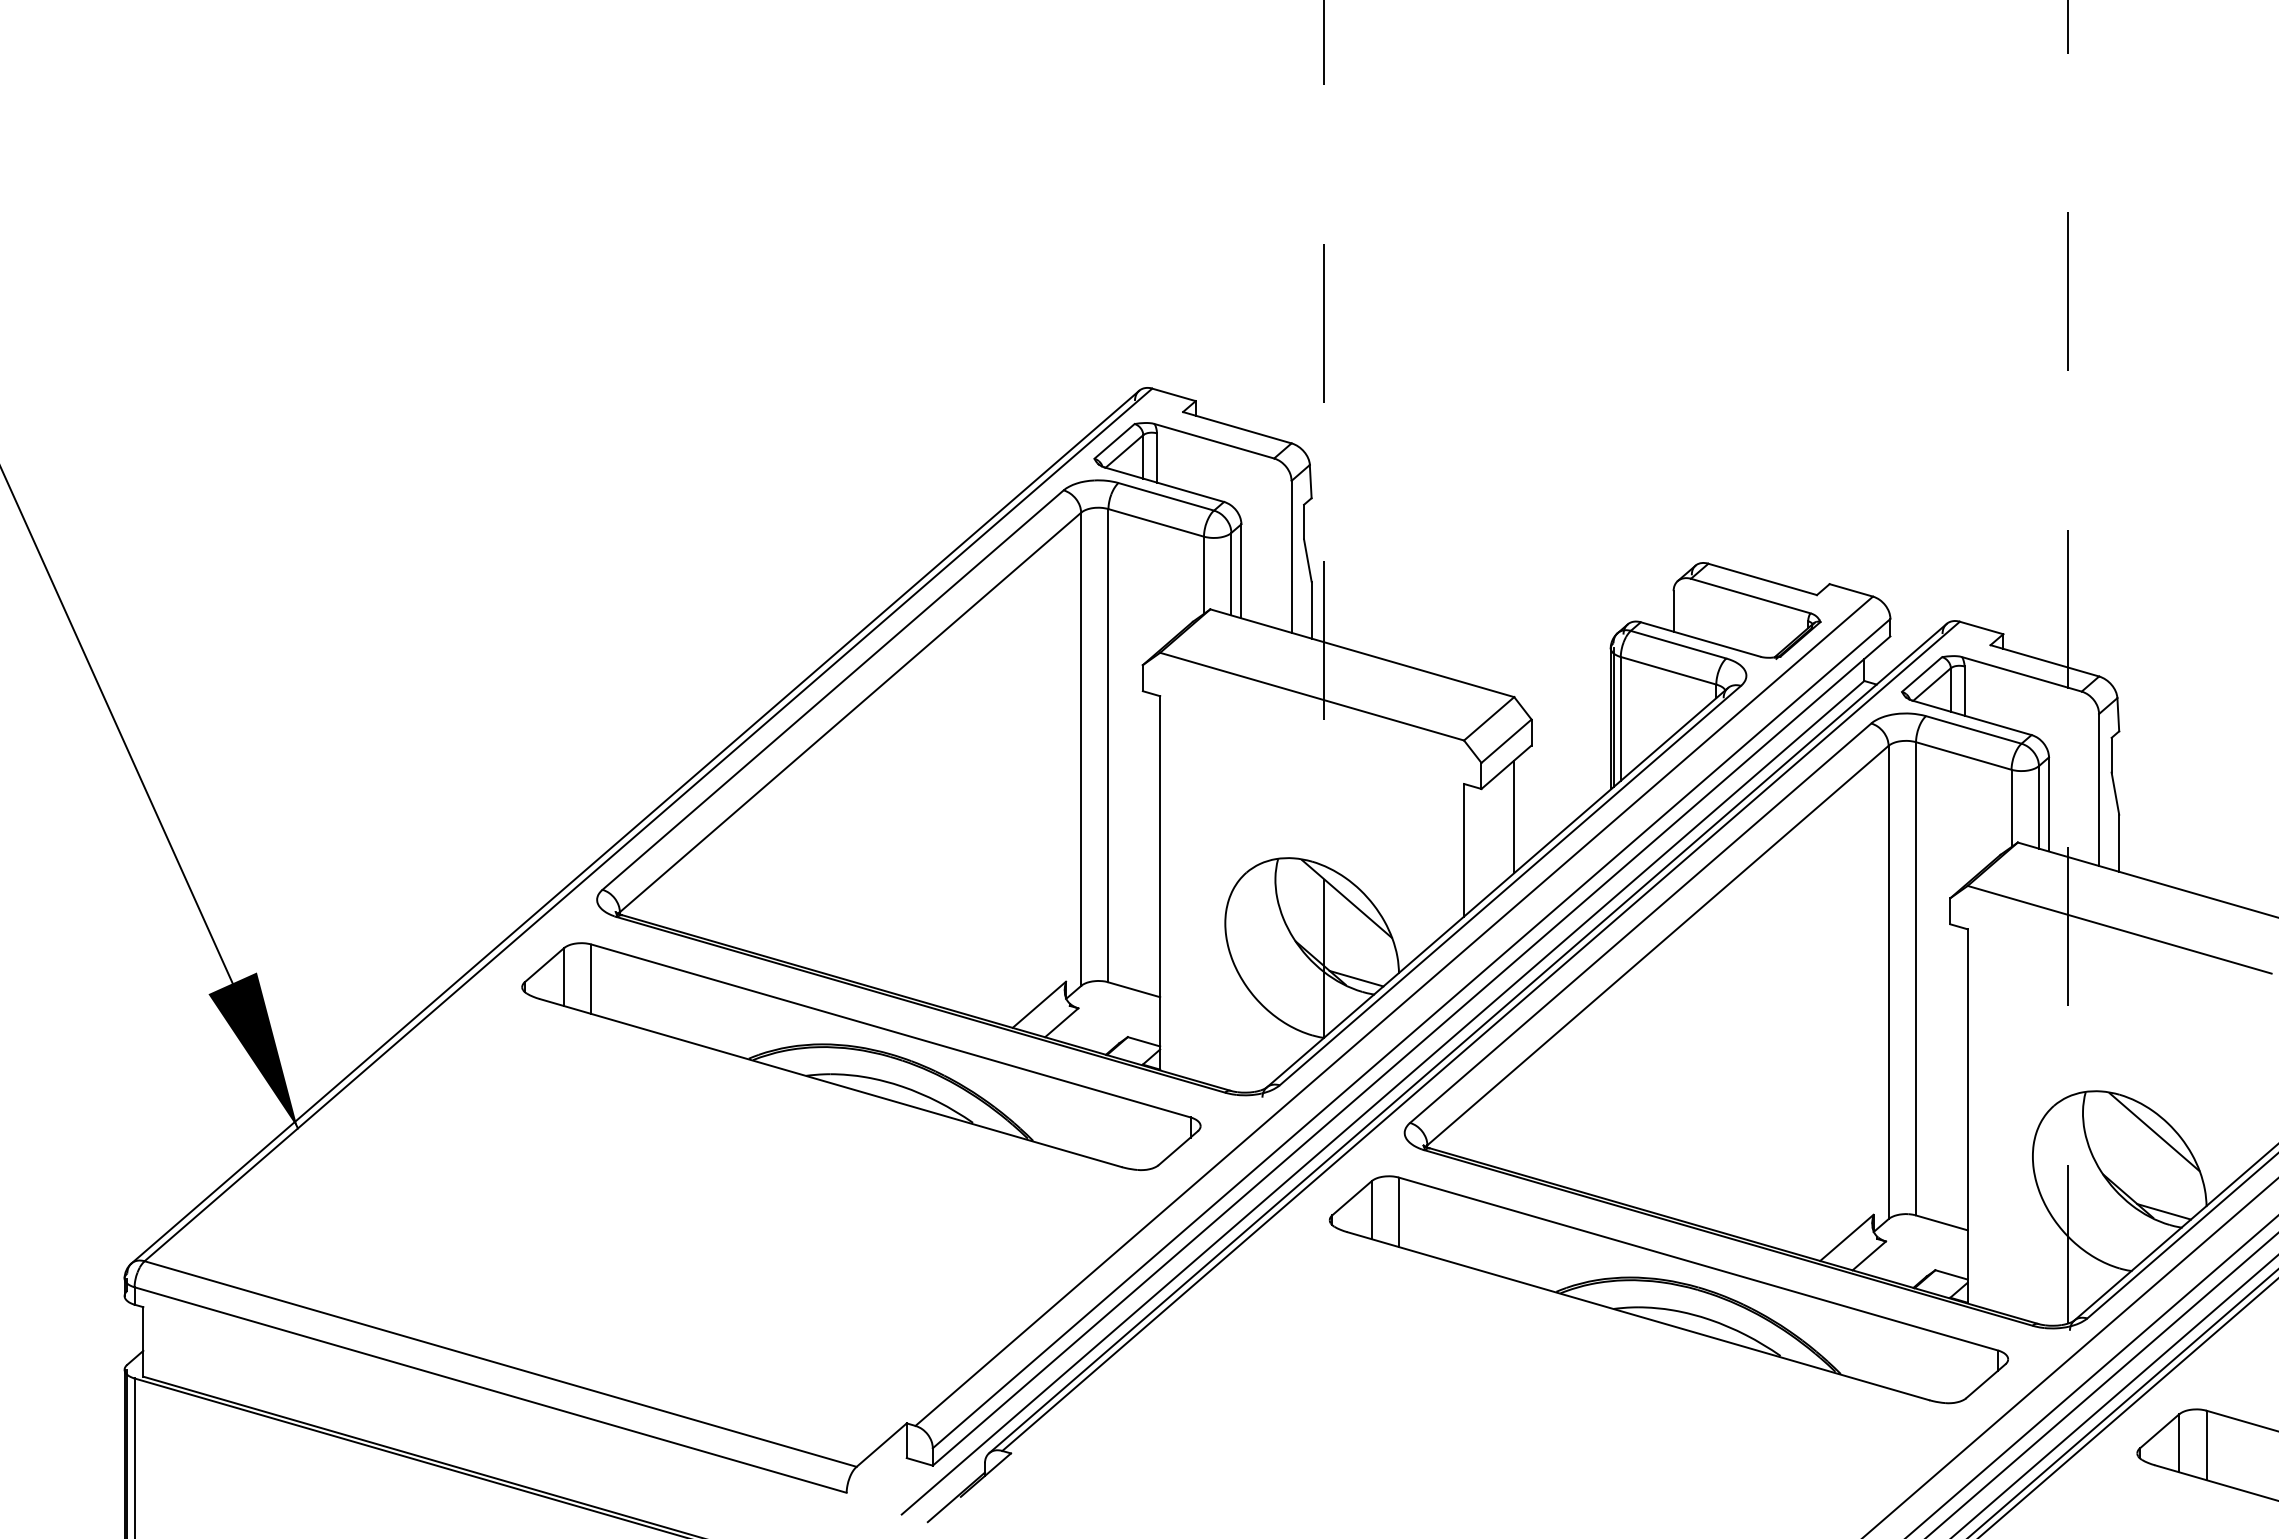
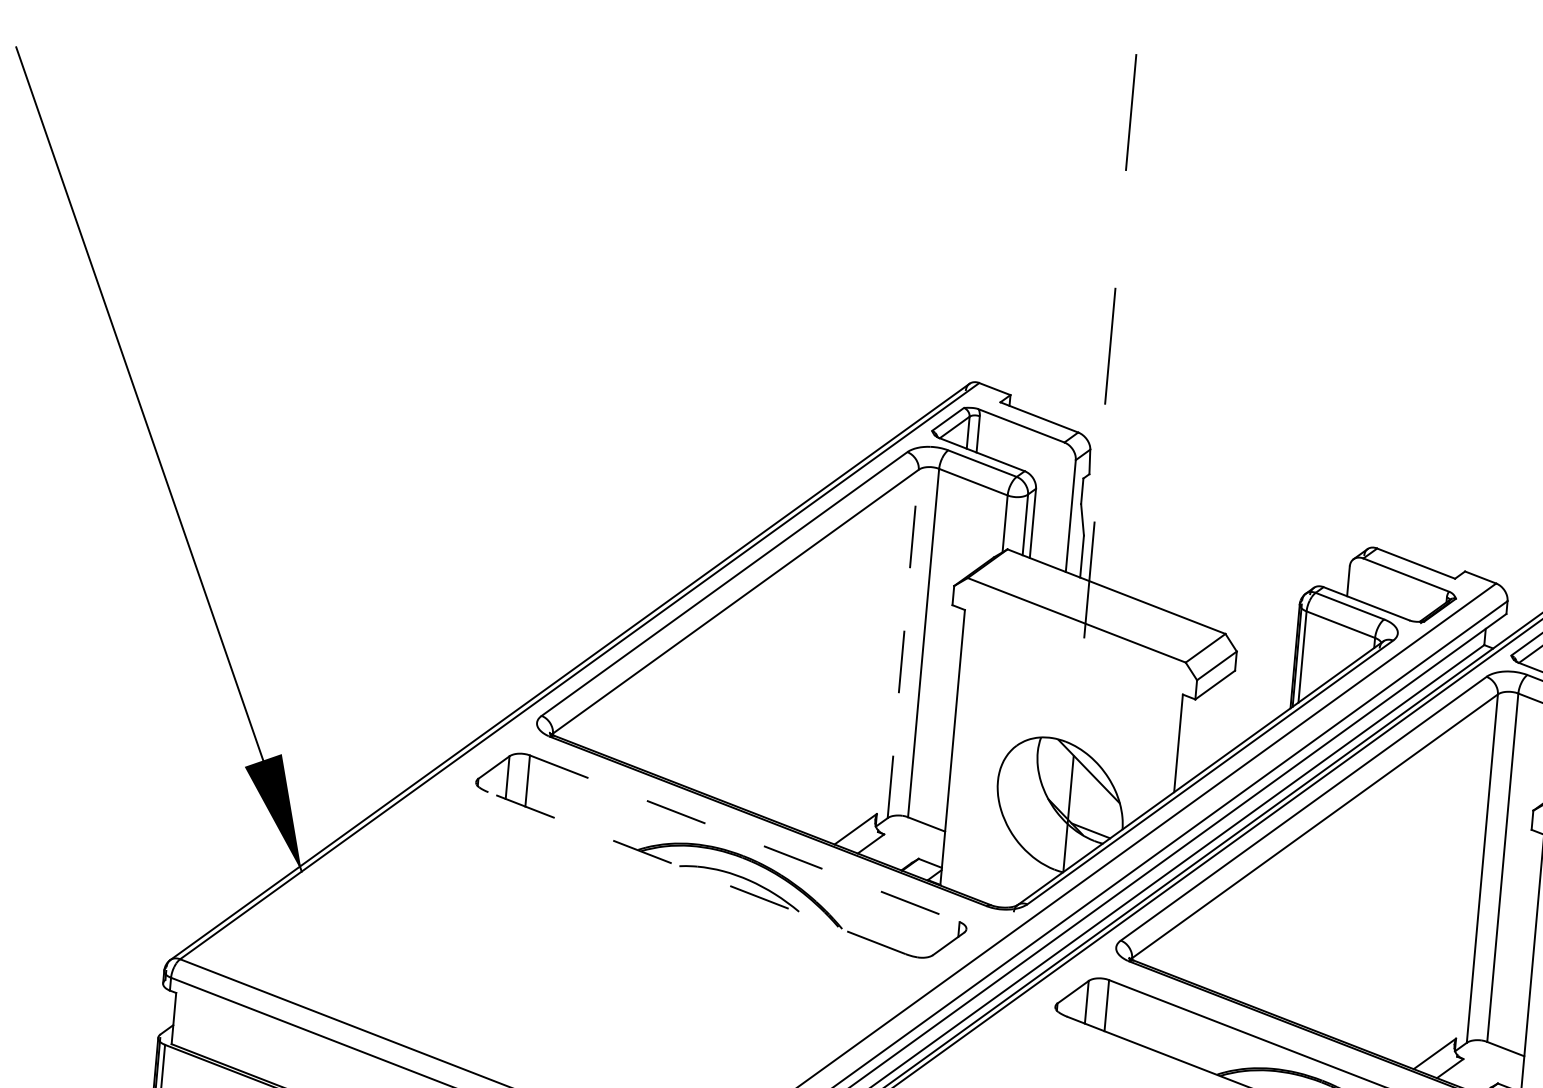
line: (1081, 749) -> (903, 644), solid -> dashed
line: (1514, 816) -> (1217, 721), removed
line: (891, 1030) -> (745, 838), solid -> dashed
line: (830, 1083) -> (696, 873), solid -> dashed

